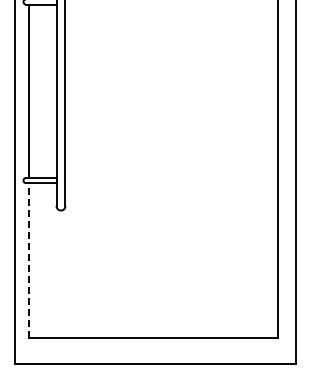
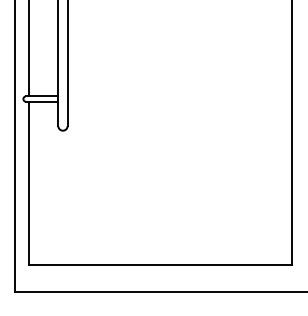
line: (29, 260) -> (29, 183), dashed -> solid

